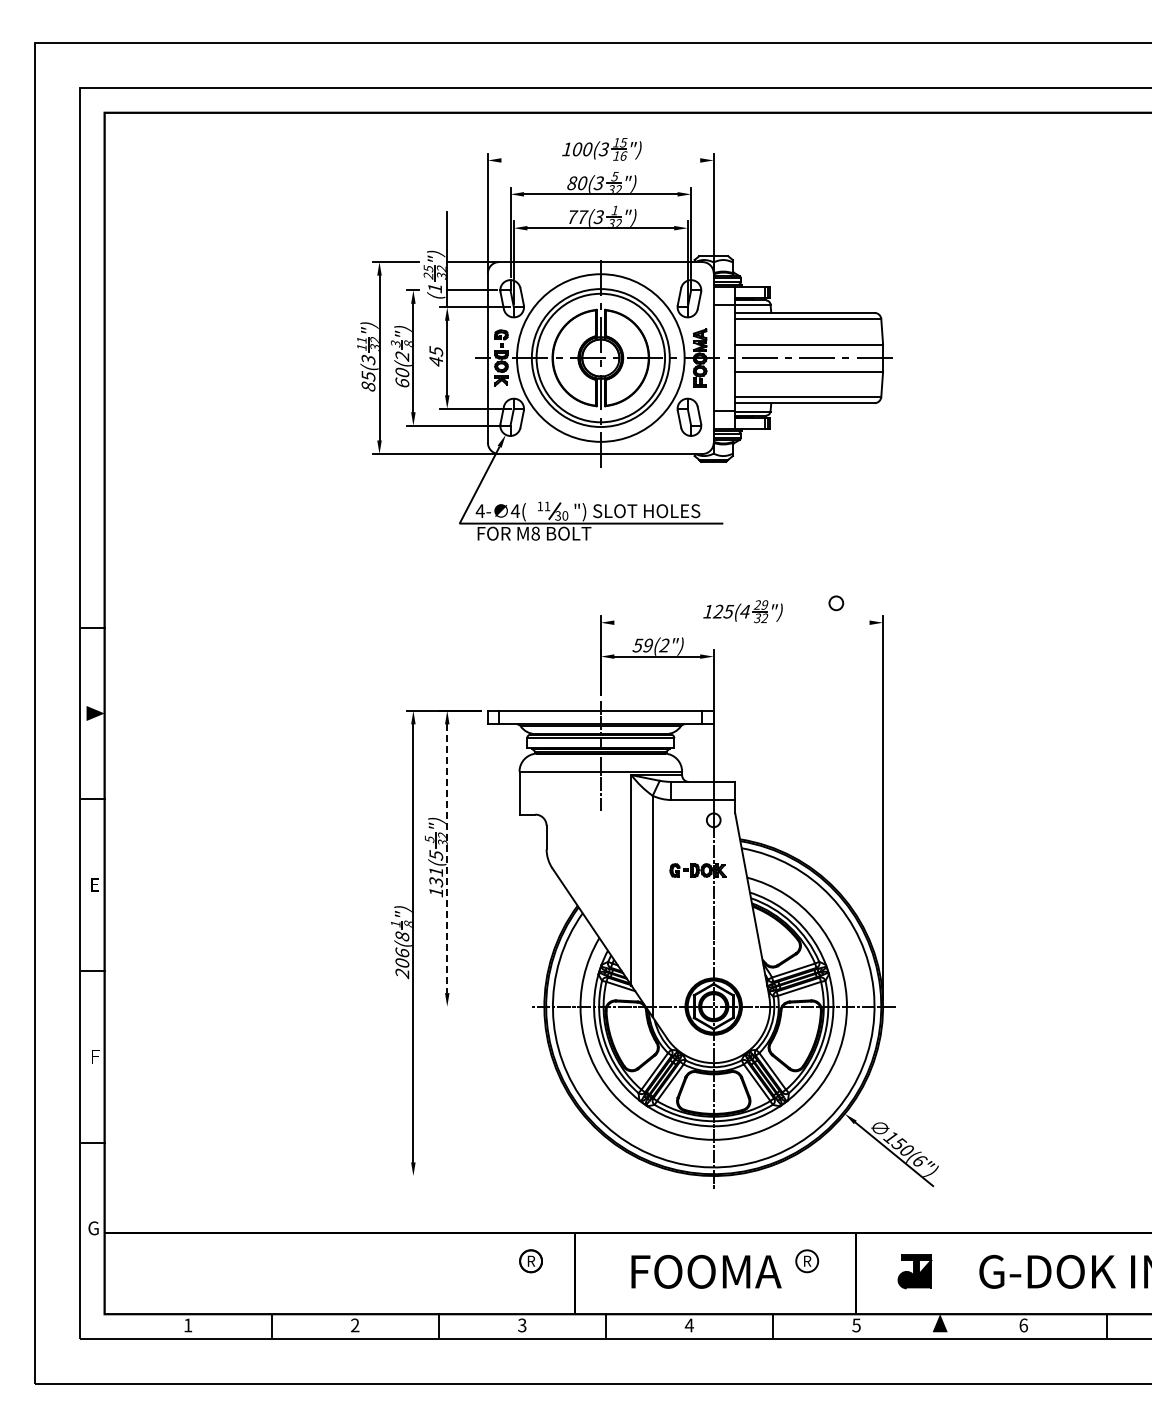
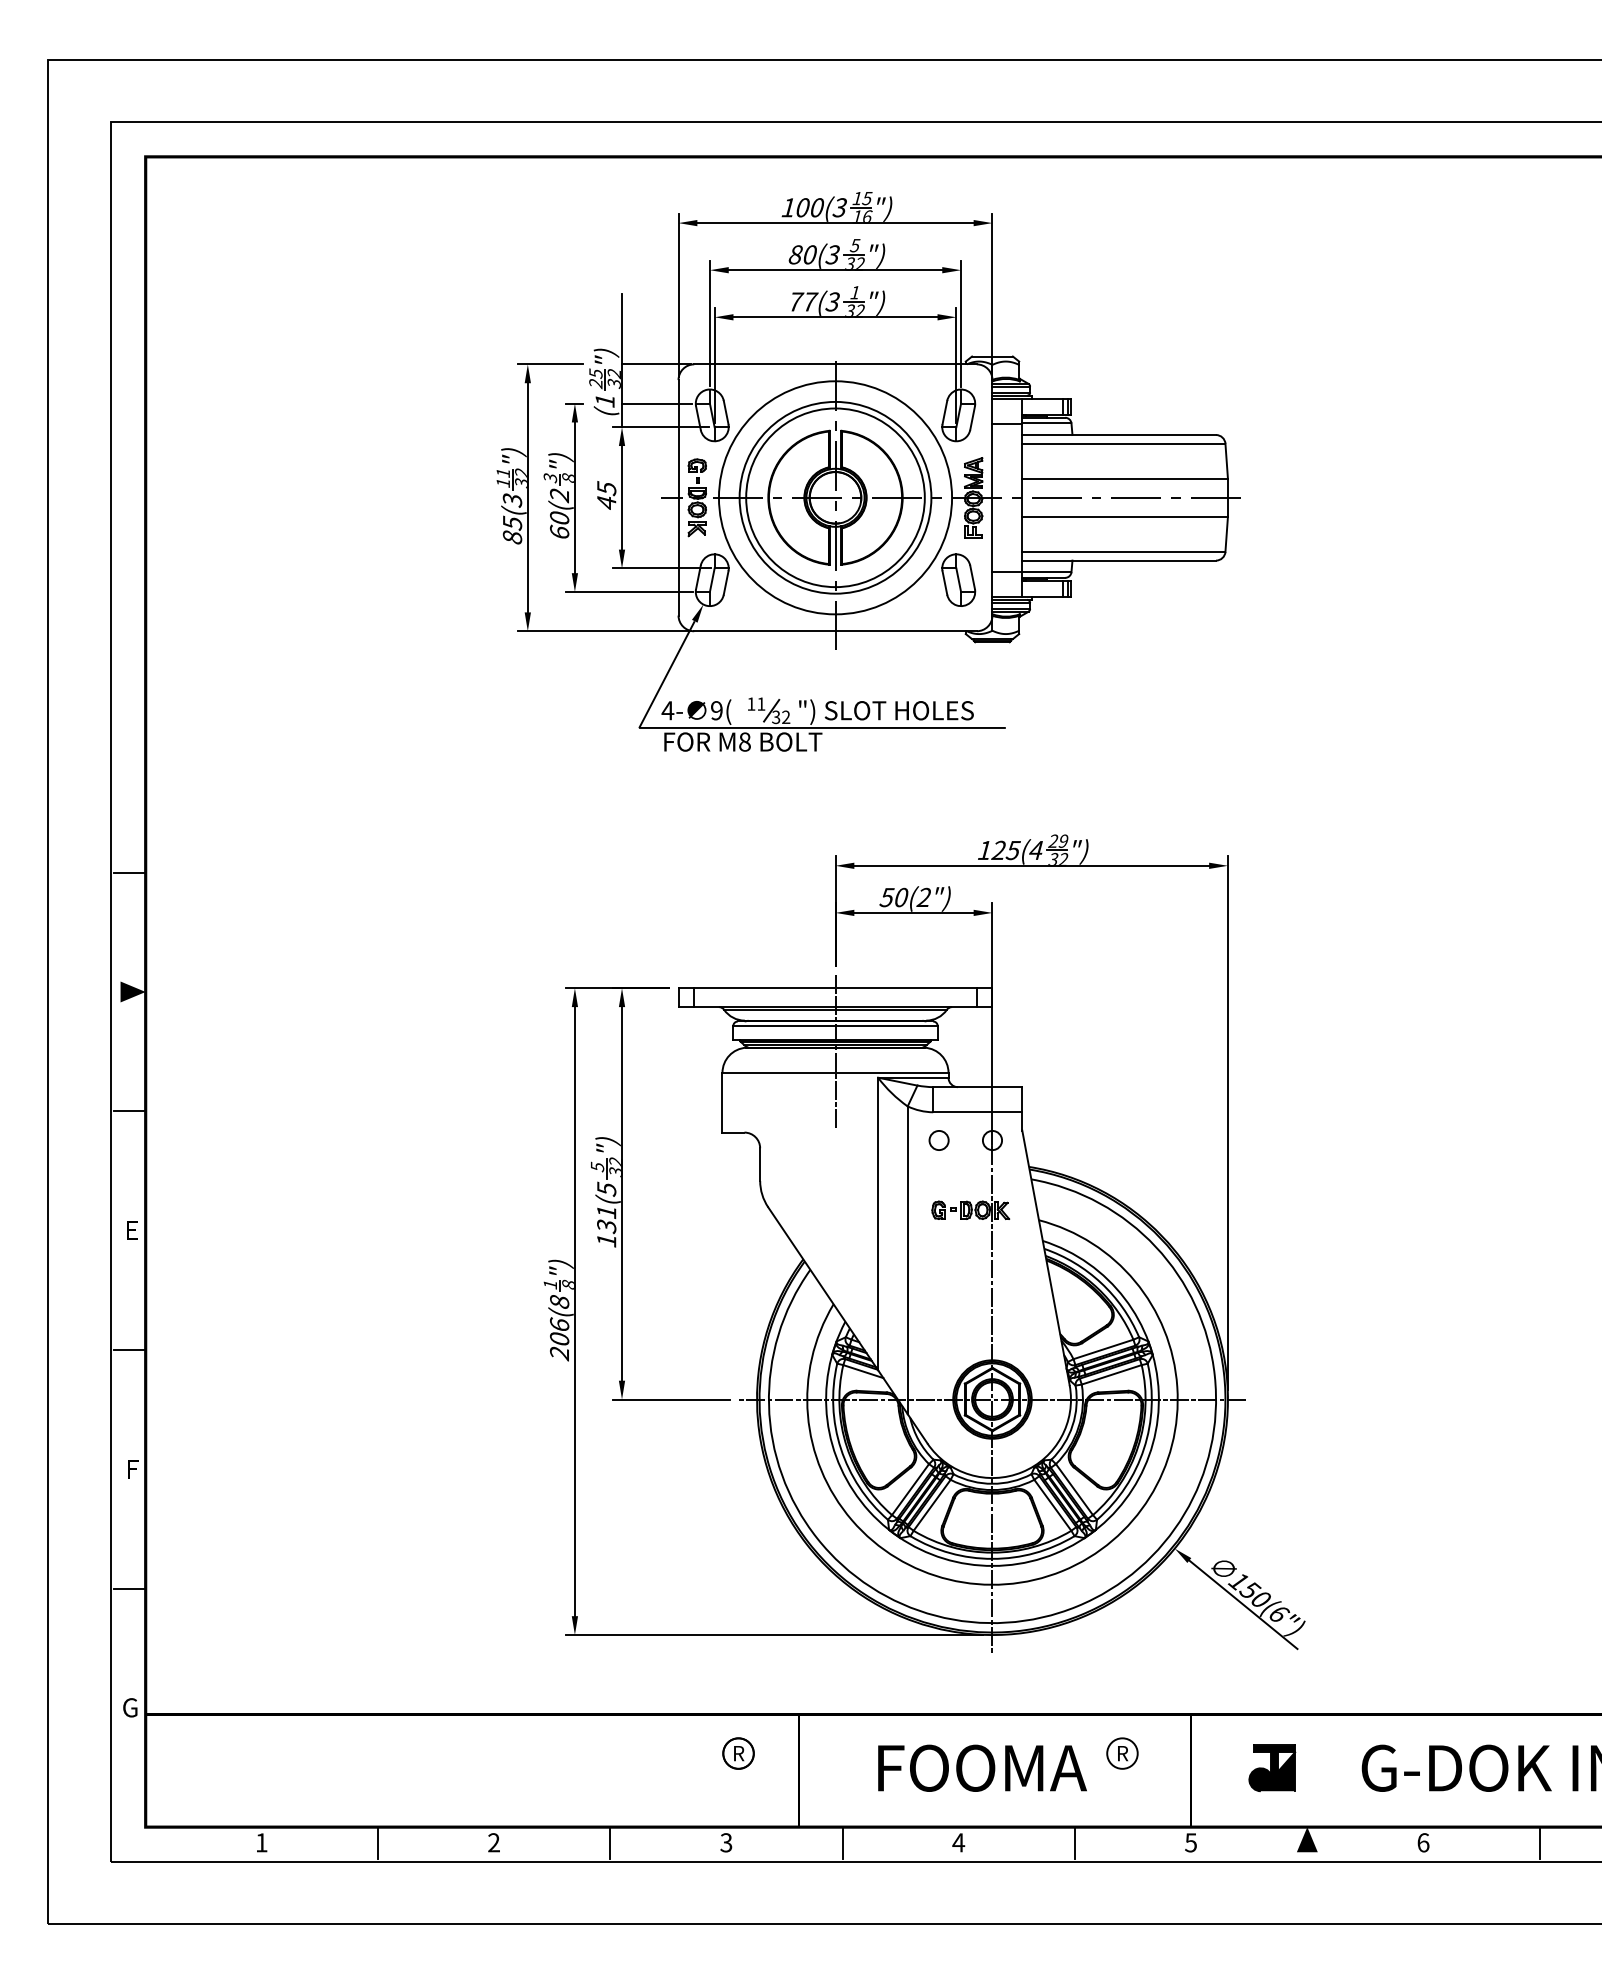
line: (600, 160) -> (835, 223), added
text: (515, 511) -> (716, 711), 4( -> 9(
text: (565, 515) -> (786, 716), 30 -> 32
circle: (836, 603) -> (939, 1140), moved
line: (741, 622) -> (1031, 865), added
text: (648, 645) -> (901, 897), 59(2") -> 50(2")
line: (447, 859) -> (622, 1194), dashed -> solid
line: (482, 1006) -> (671, 1399), added
line: (556, 1176) -> (773, 1635), added

